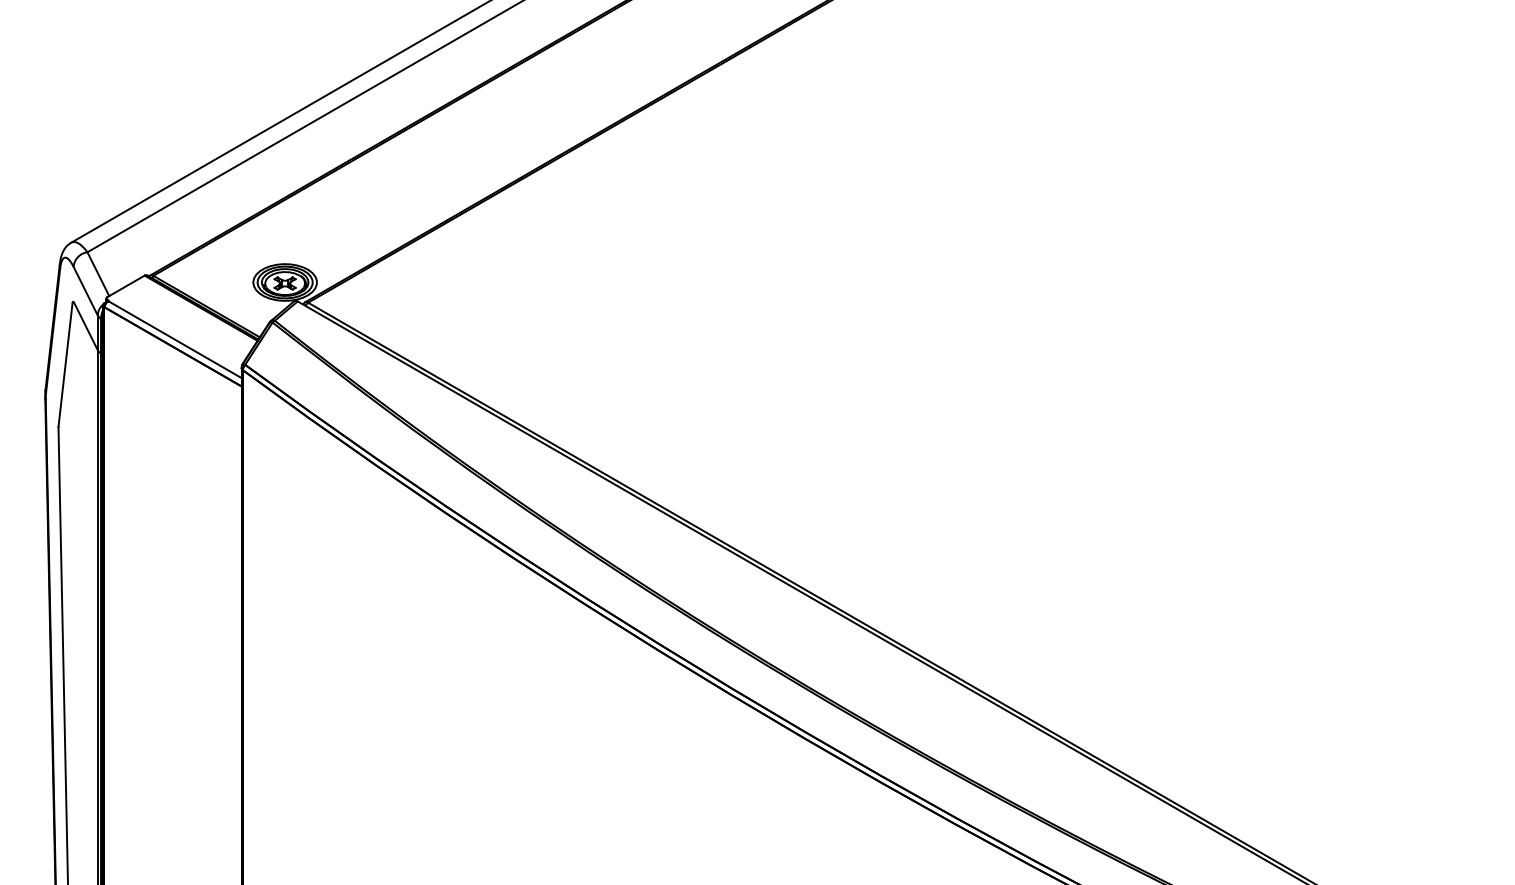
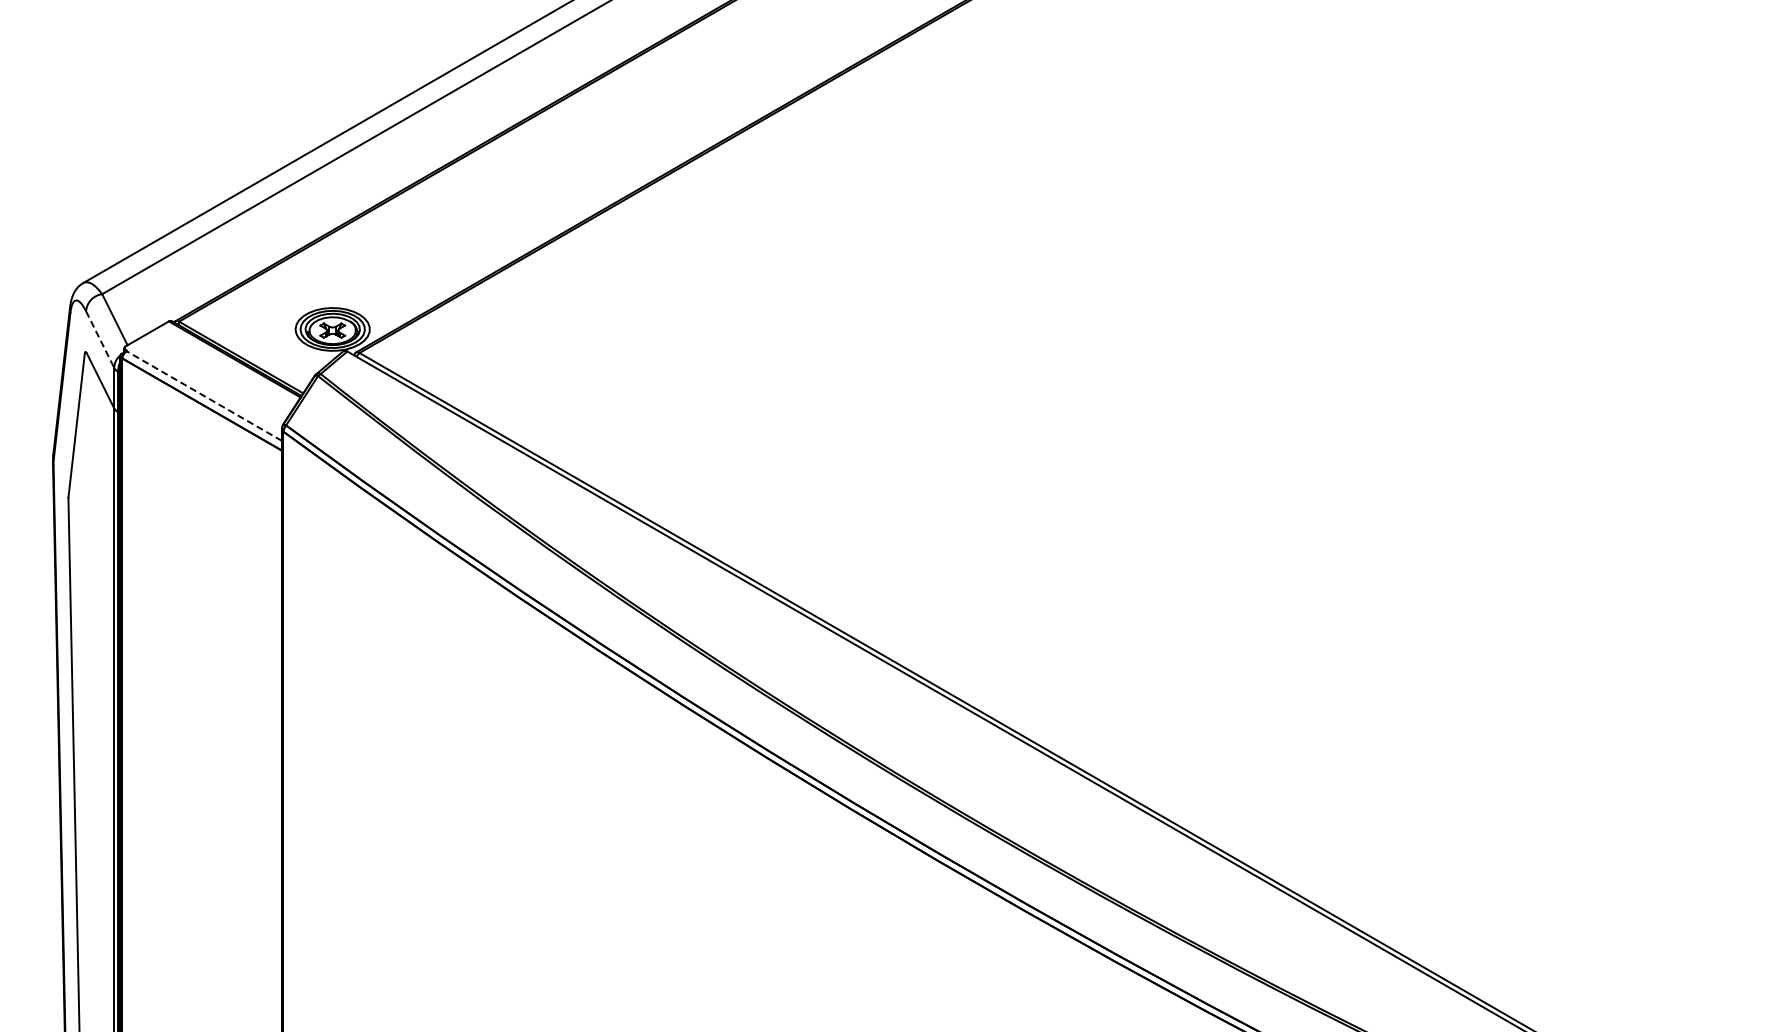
line: (85, 291) -> (100, 339), solid -> dashed
line: (175, 340) -> (204, 396), solid -> dashed

